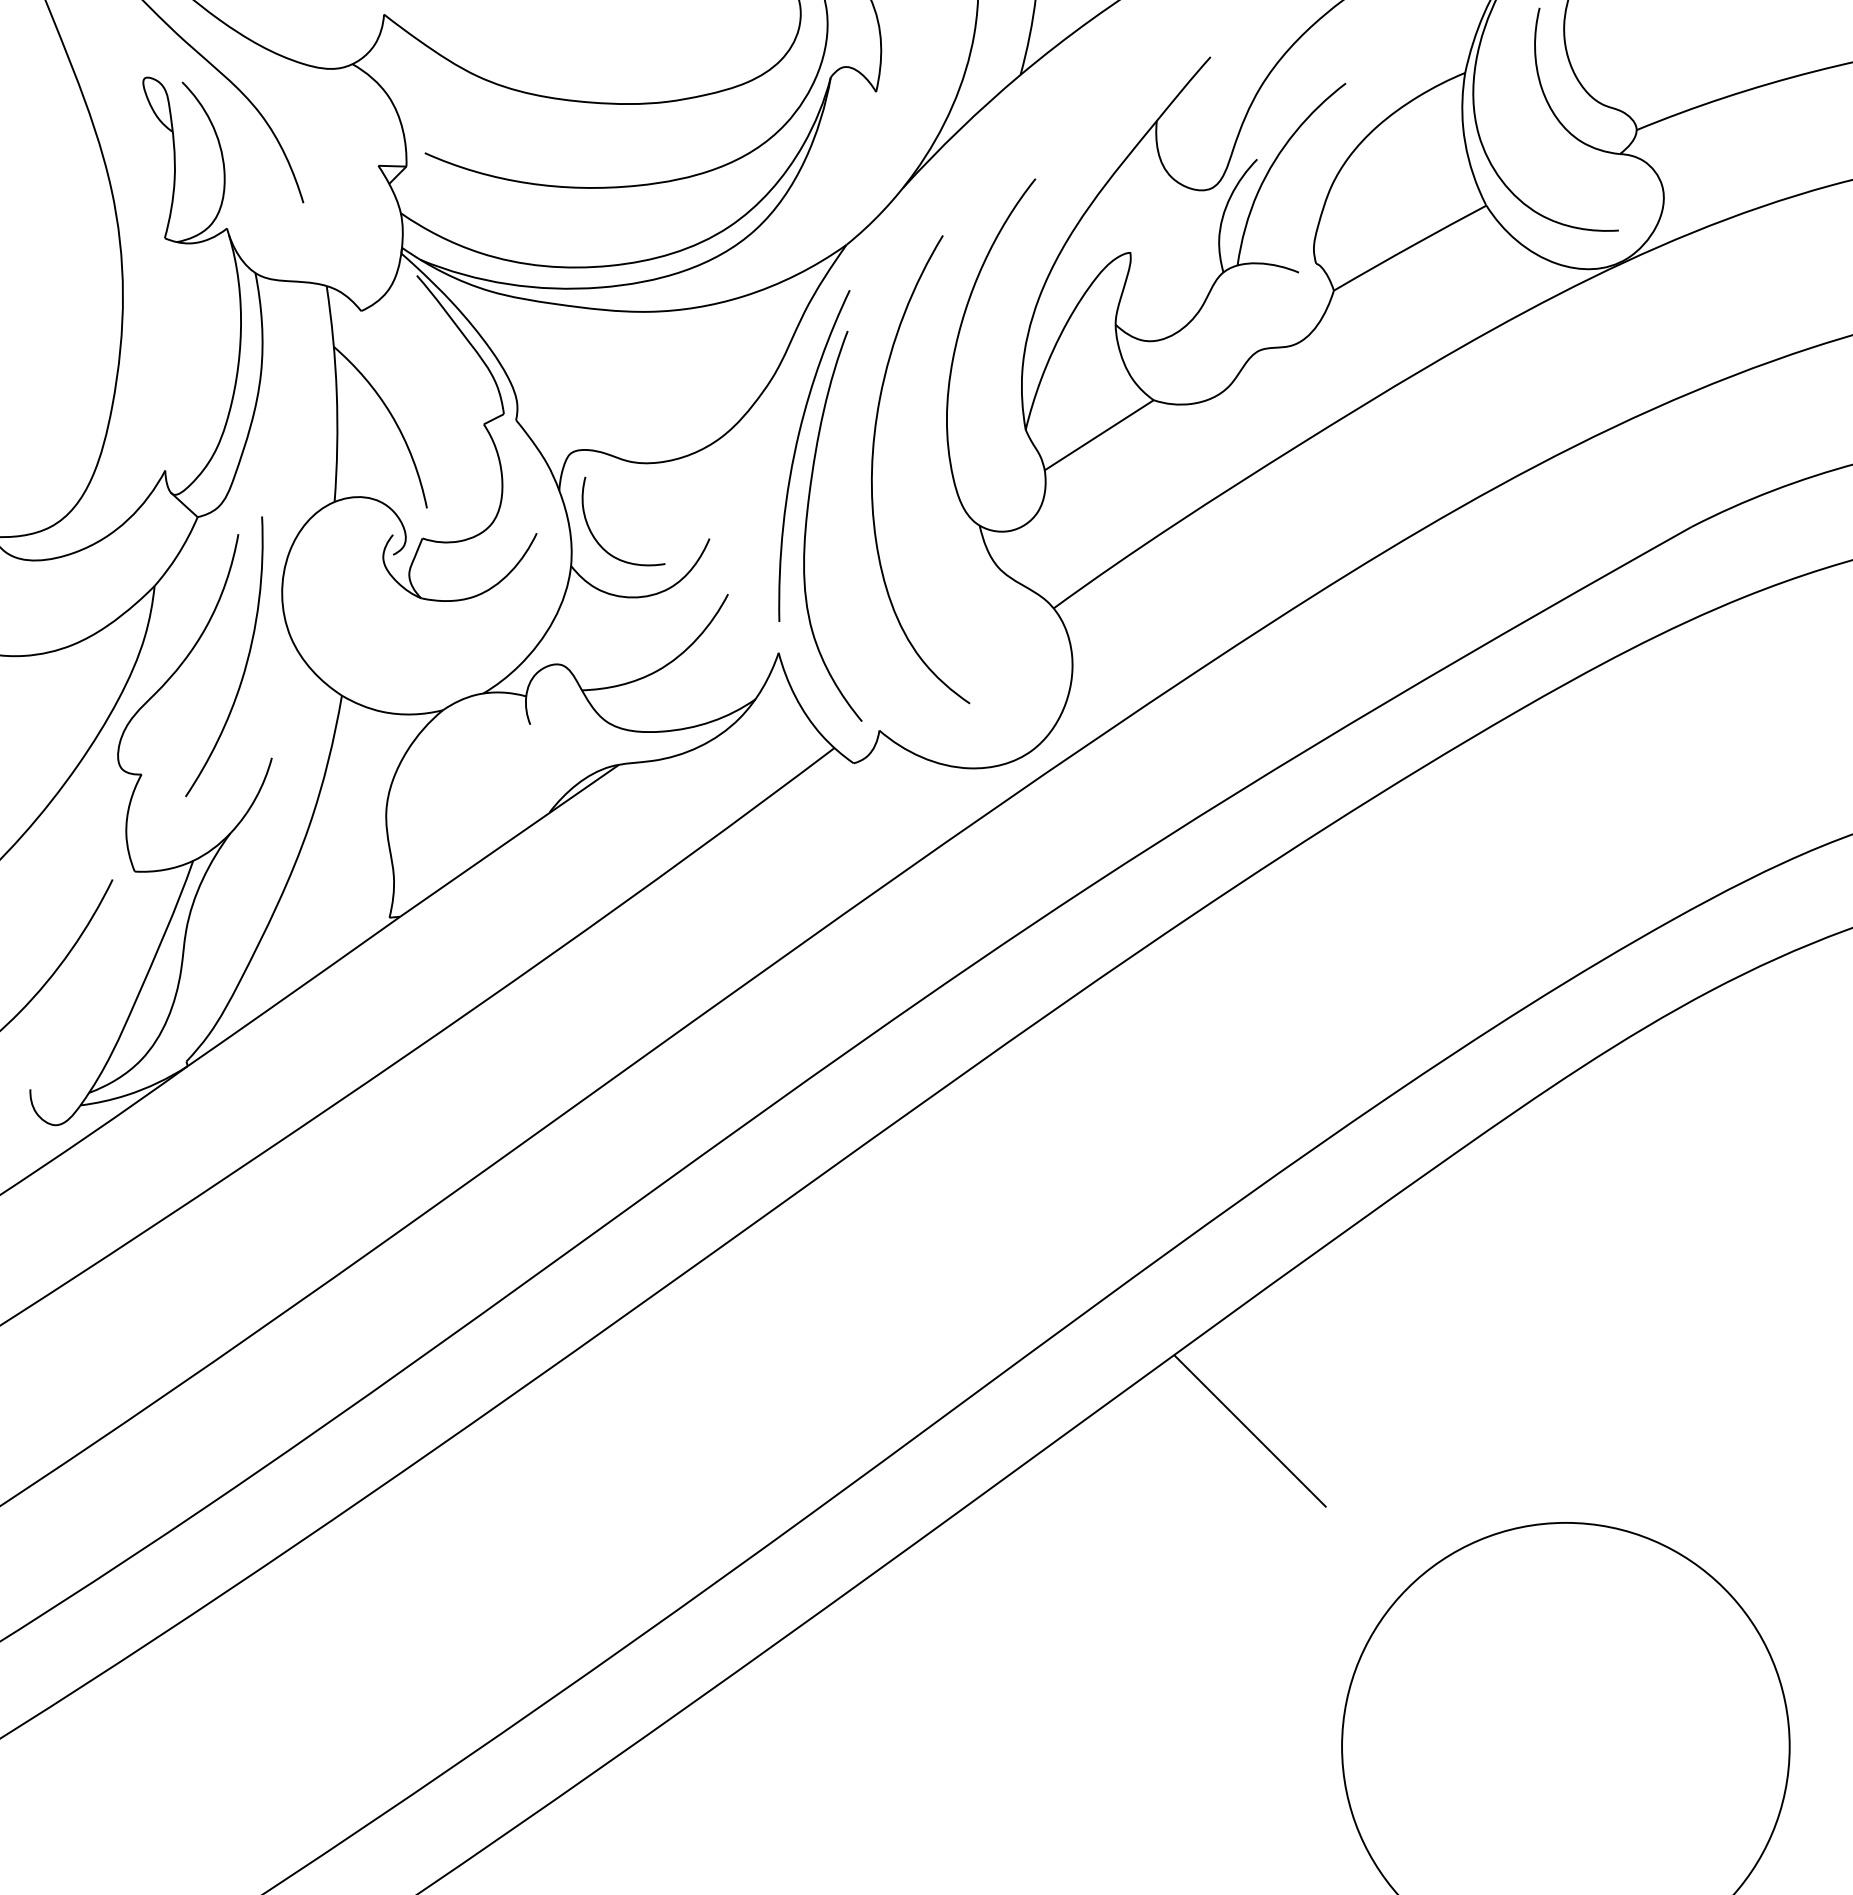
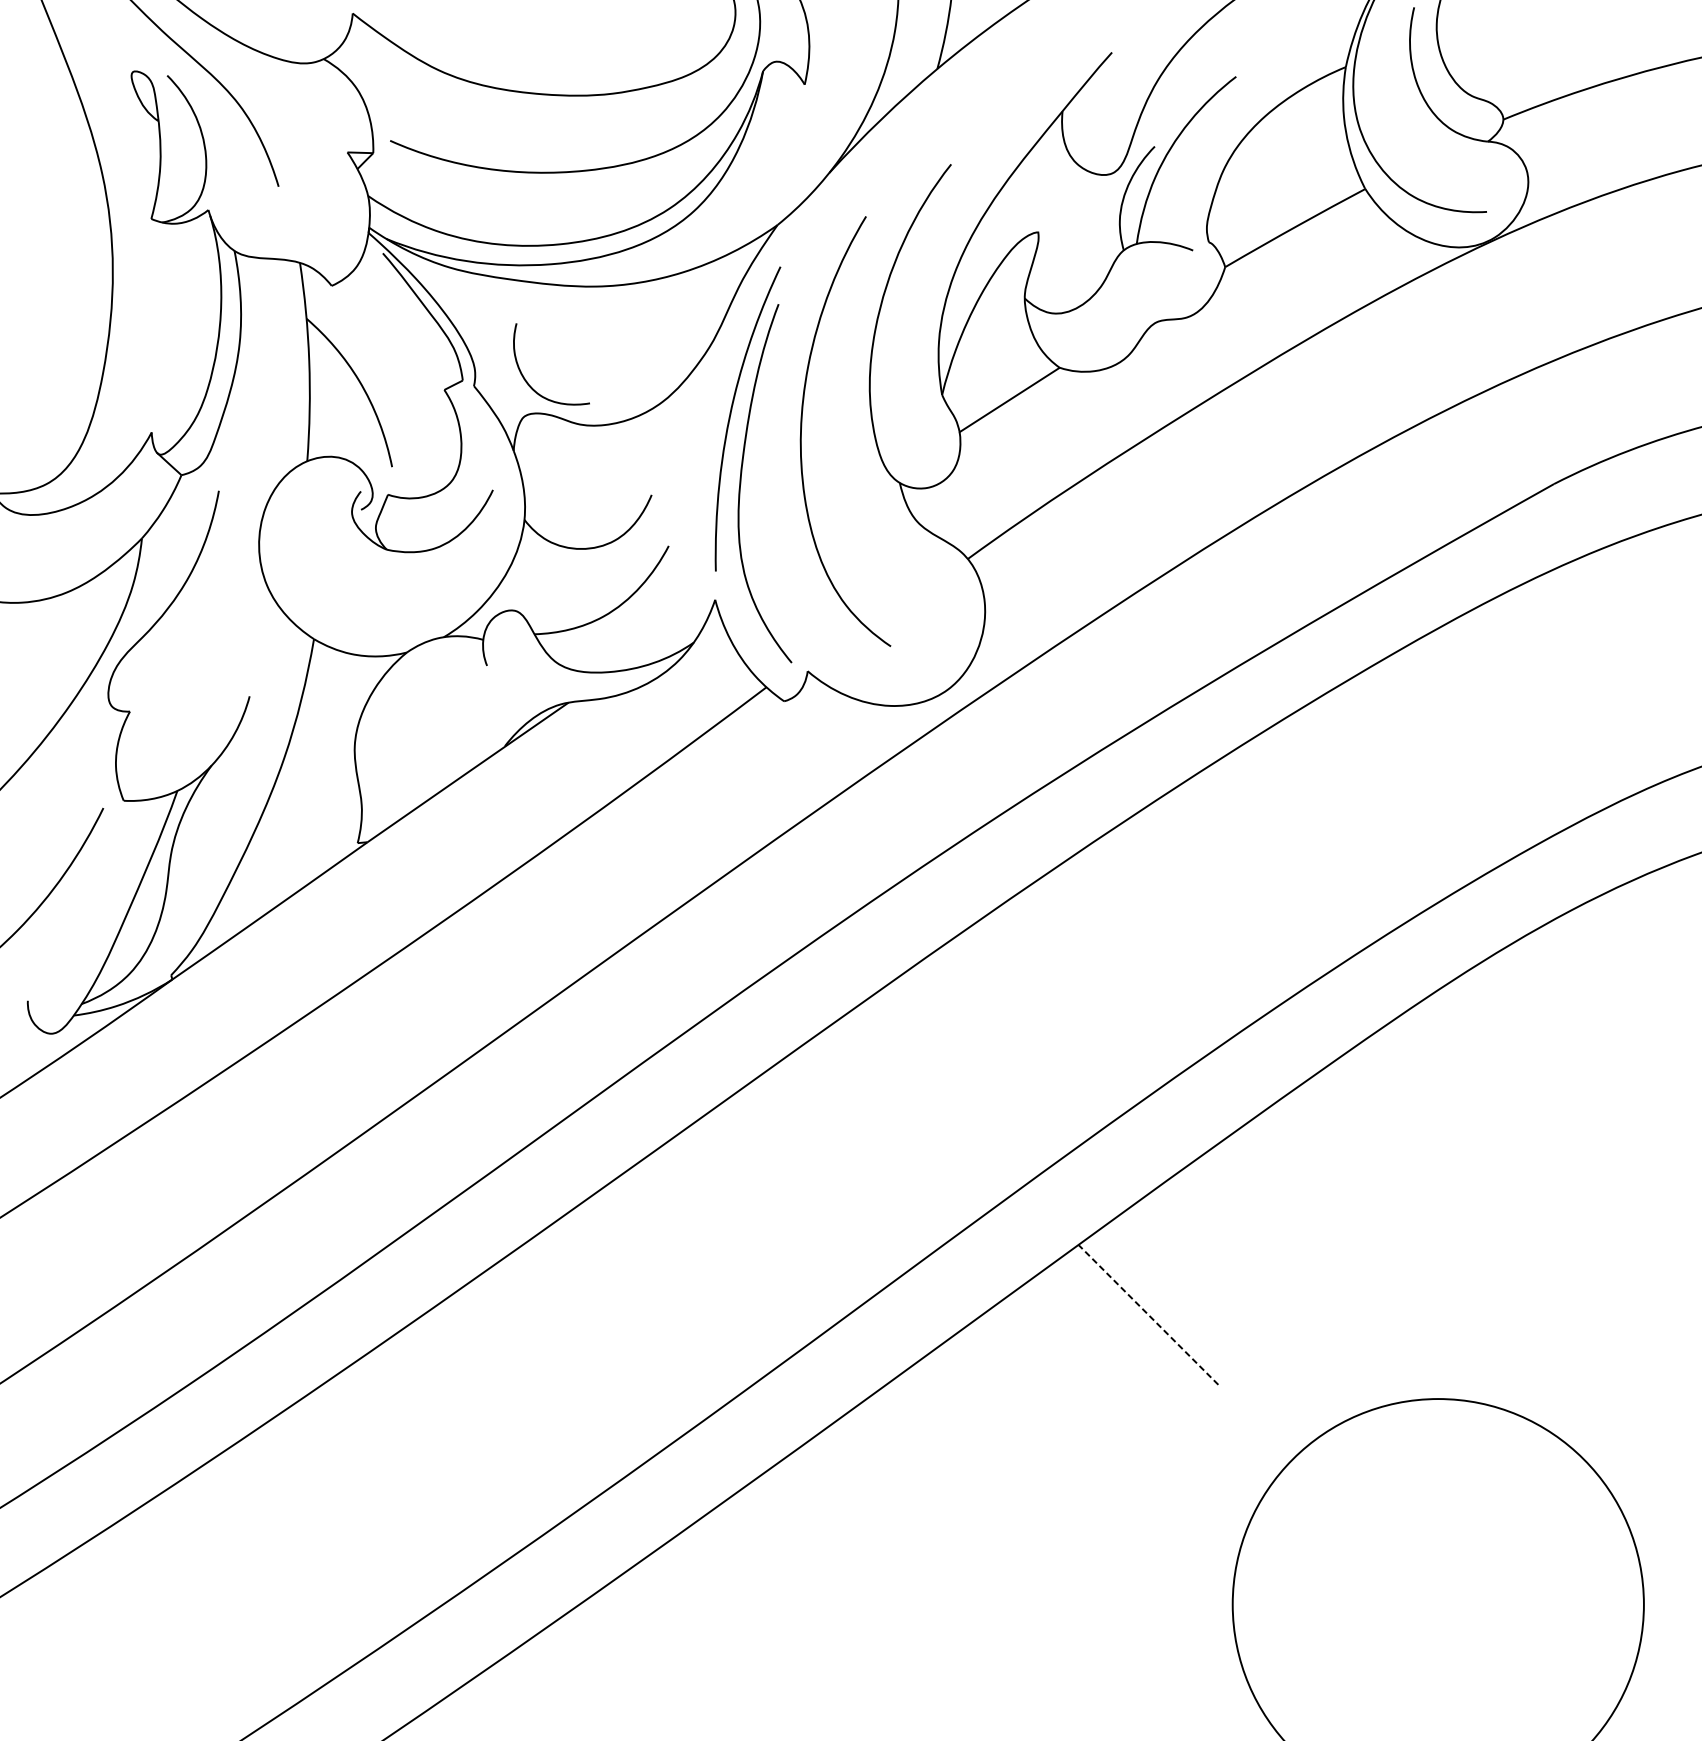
curve: (598, 541) -> (528, 382), moved
curve: (245, 663) -> (225, 609), removed
line: (1250, 1431) -> (1148, 1315), solid -> dashed

